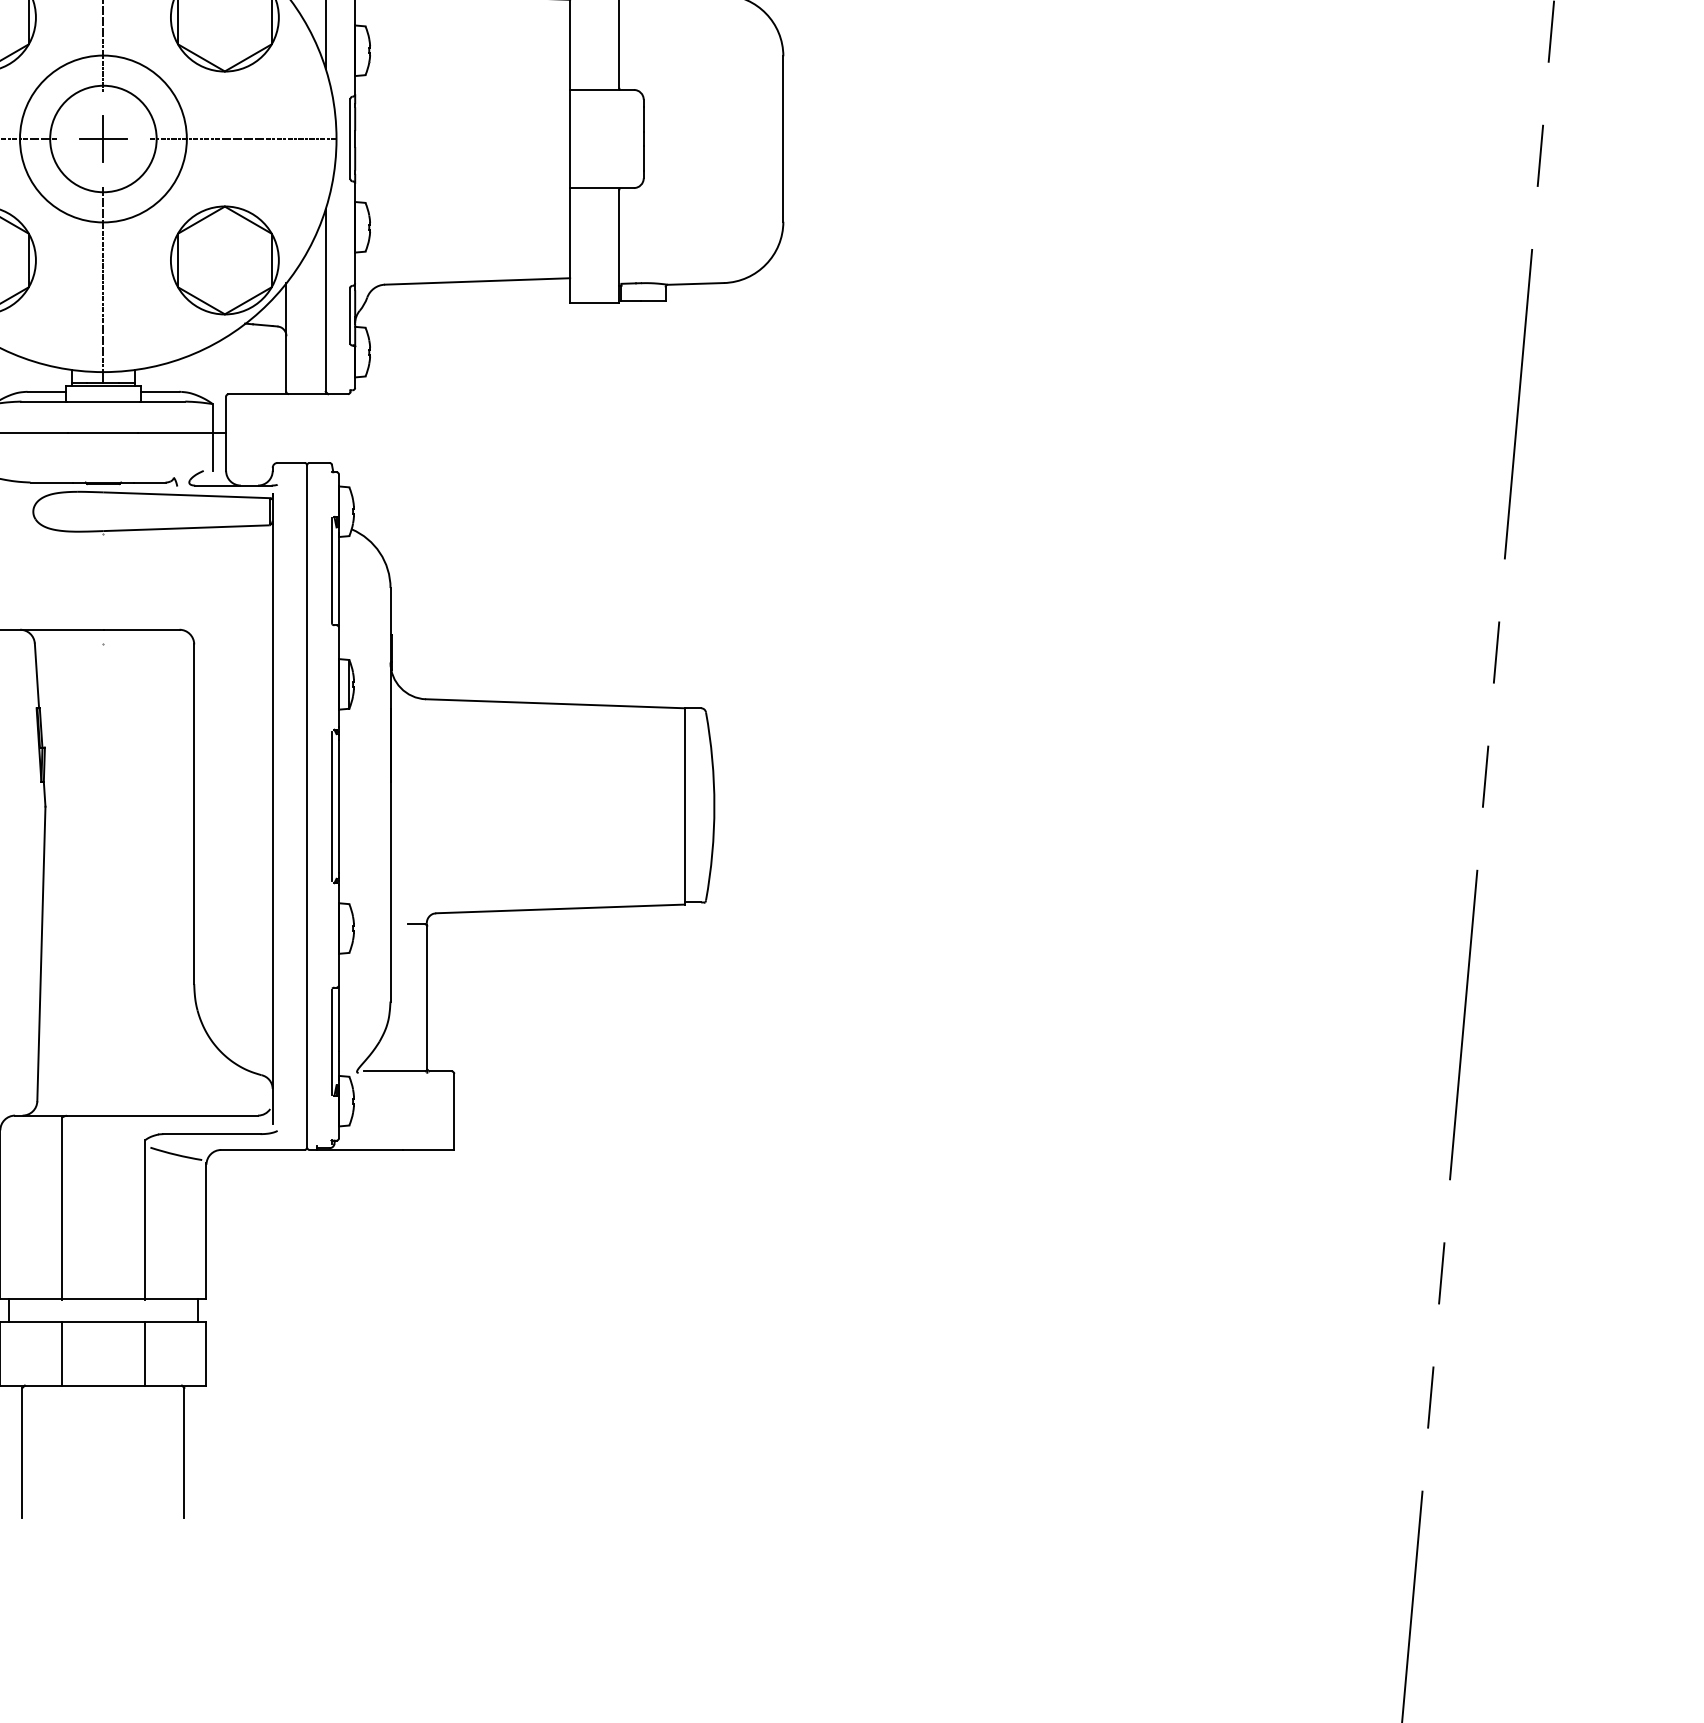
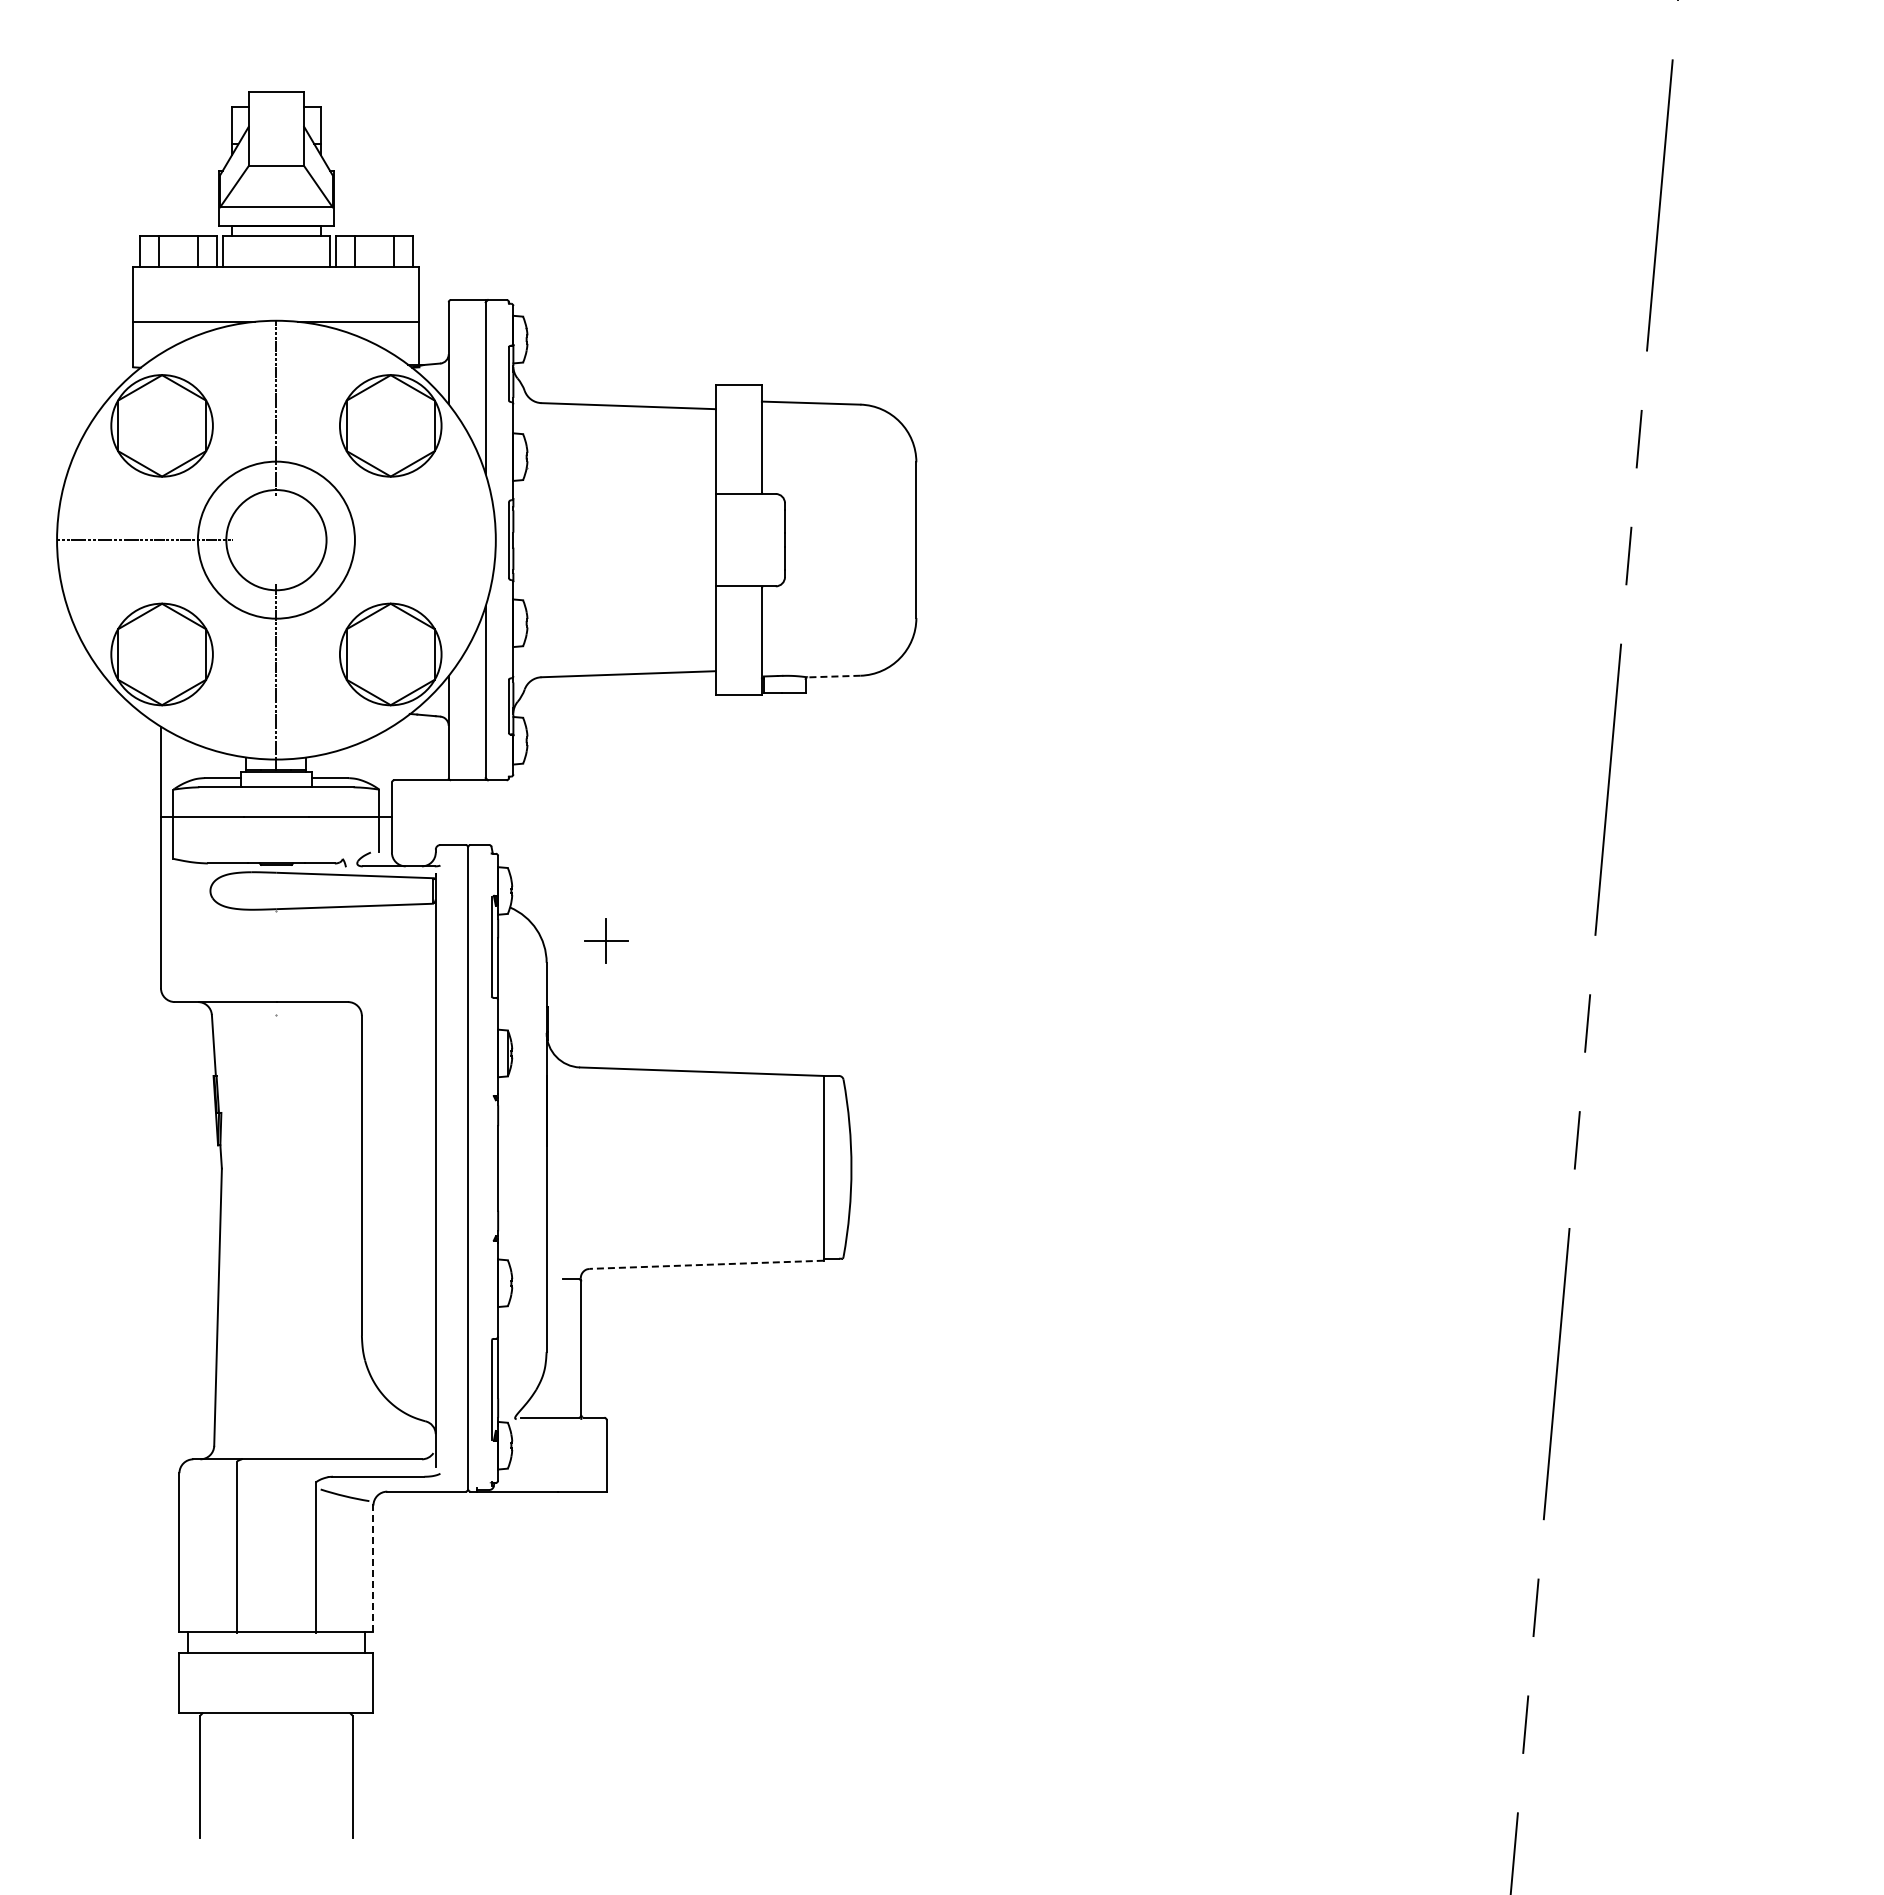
part: (103, 138) -> (606, 940), moved
line: (243, 139) -> (408, 540), removed
line: (695, 283) -> (833, 676), solid -> dashed
line: (331, 806) -> (491, 1168), removed
line: (560, 908) -> (706, 1264), solid -> dashed
line: (206, 1230) -> (373, 1567), solid -> dashed
line: (62, 1353) -> (237, 1683), removed
line: (144, 1353) -> (315, 1683), removed

